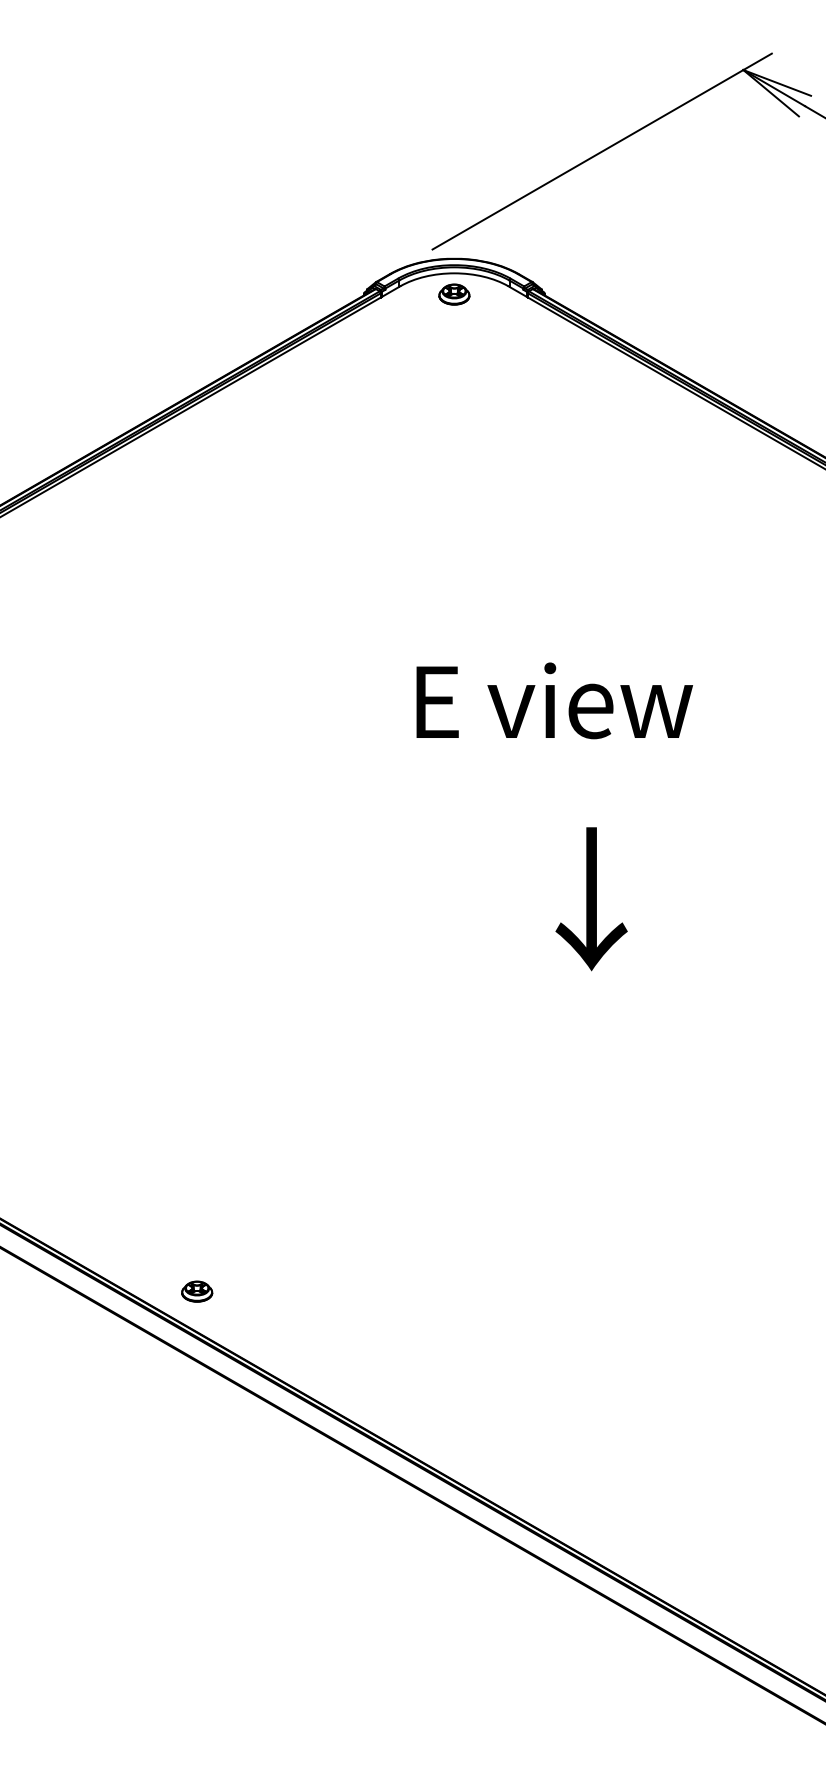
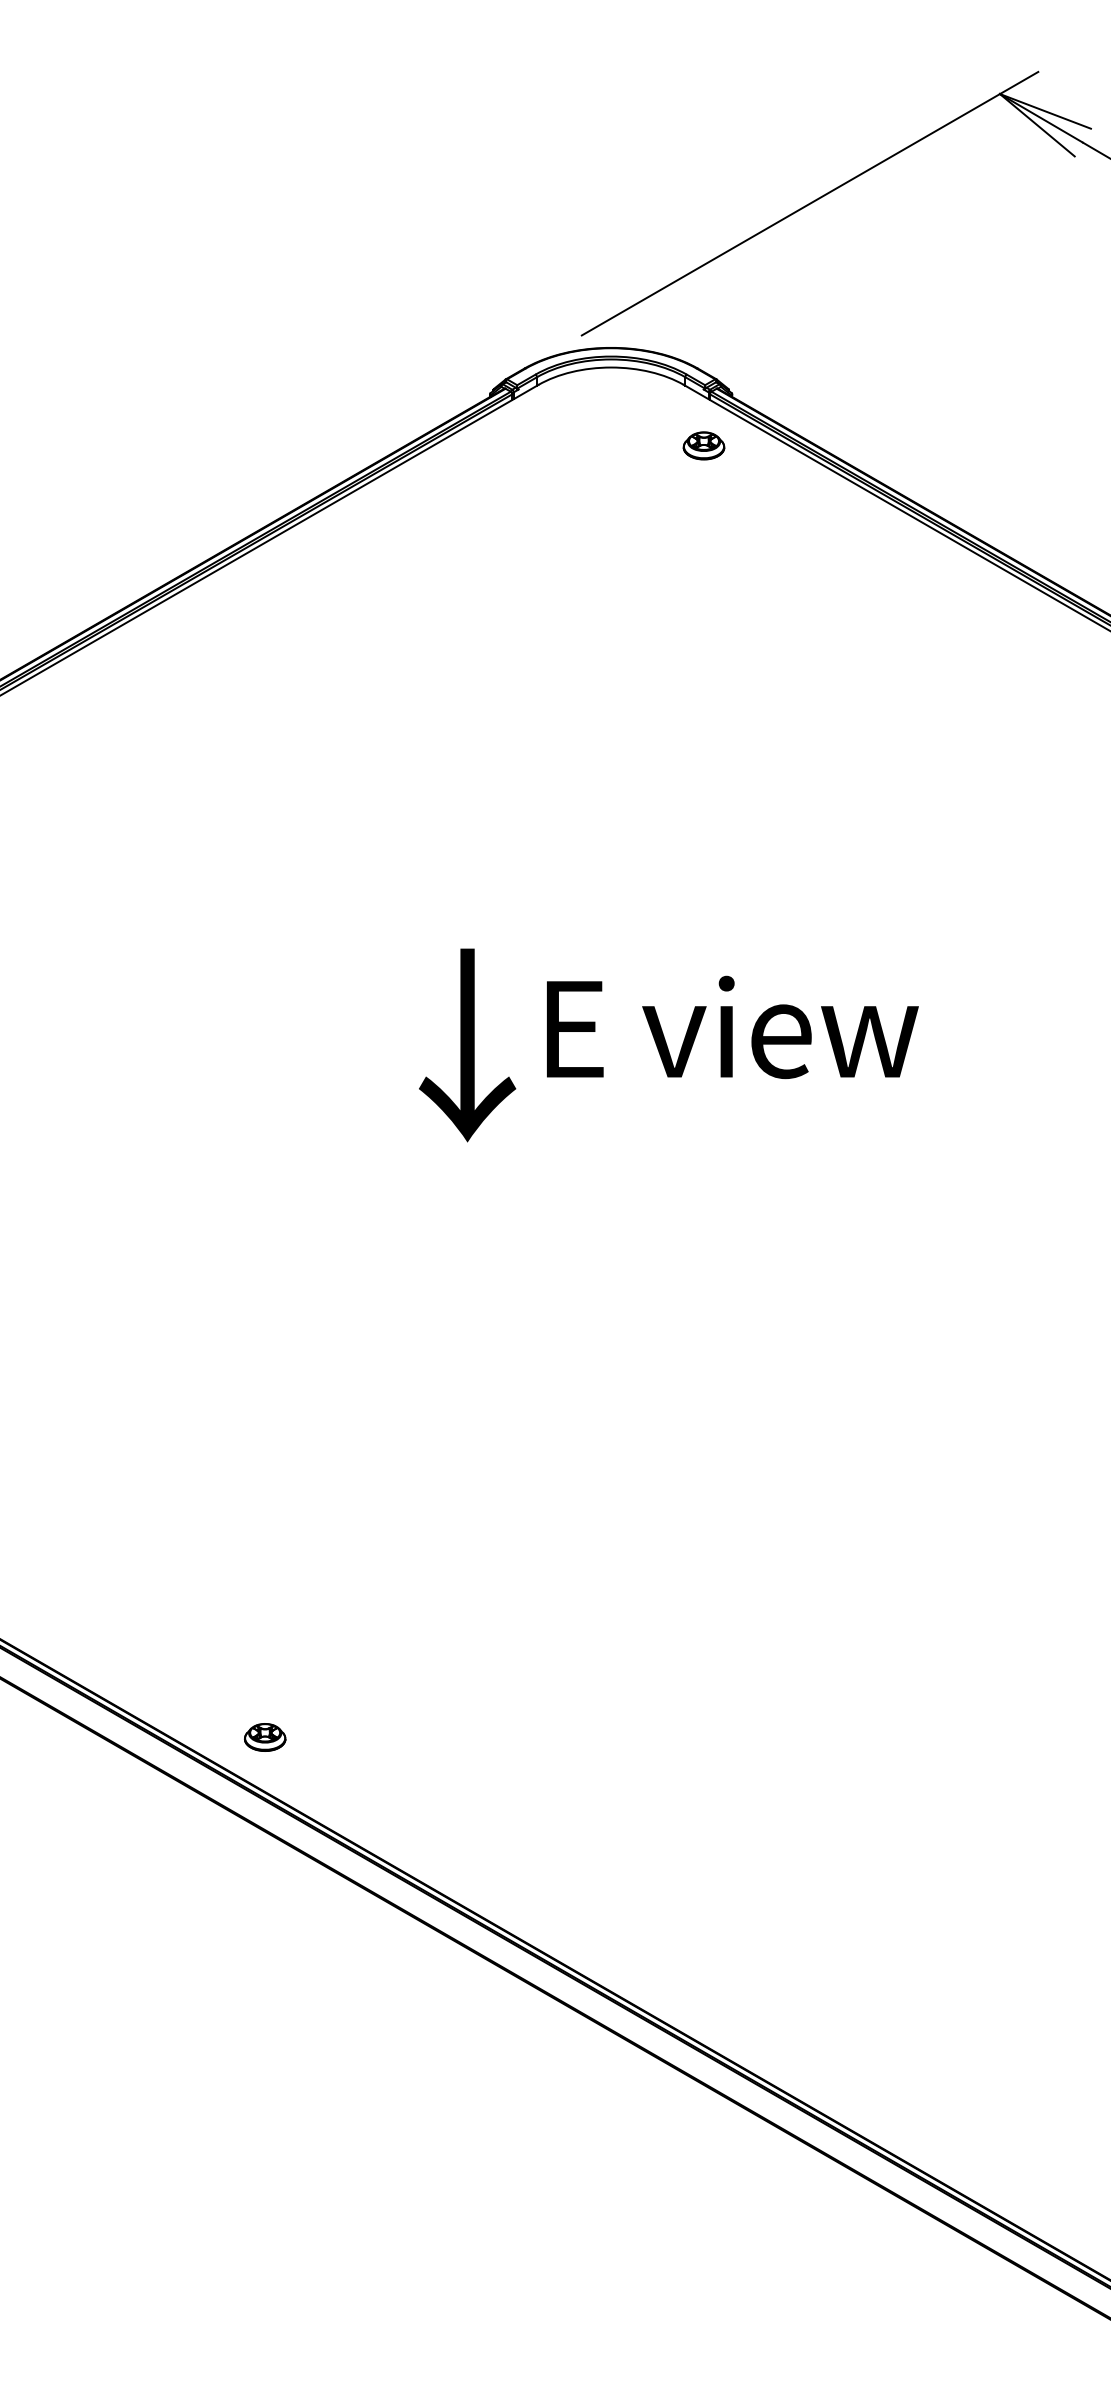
part: (454, 294) -> (704, 445), moved
text: (554, 700) -> (732, 1026), moved
text: (591, 899) -> (467, 1045), moved

